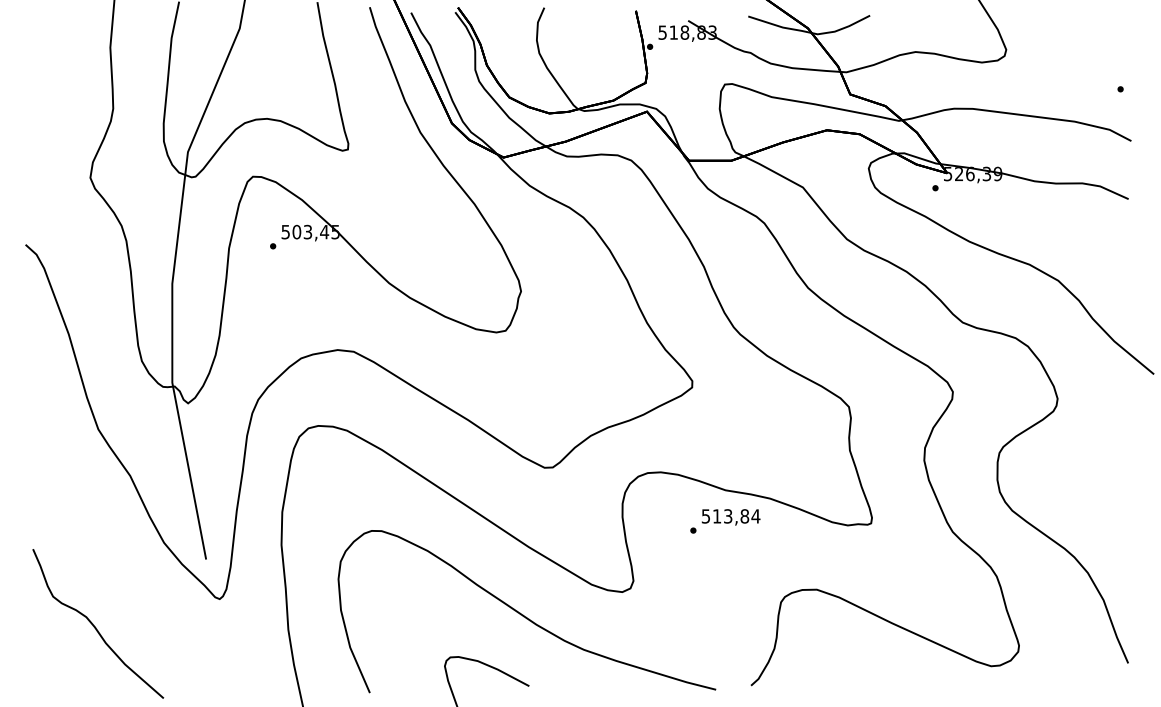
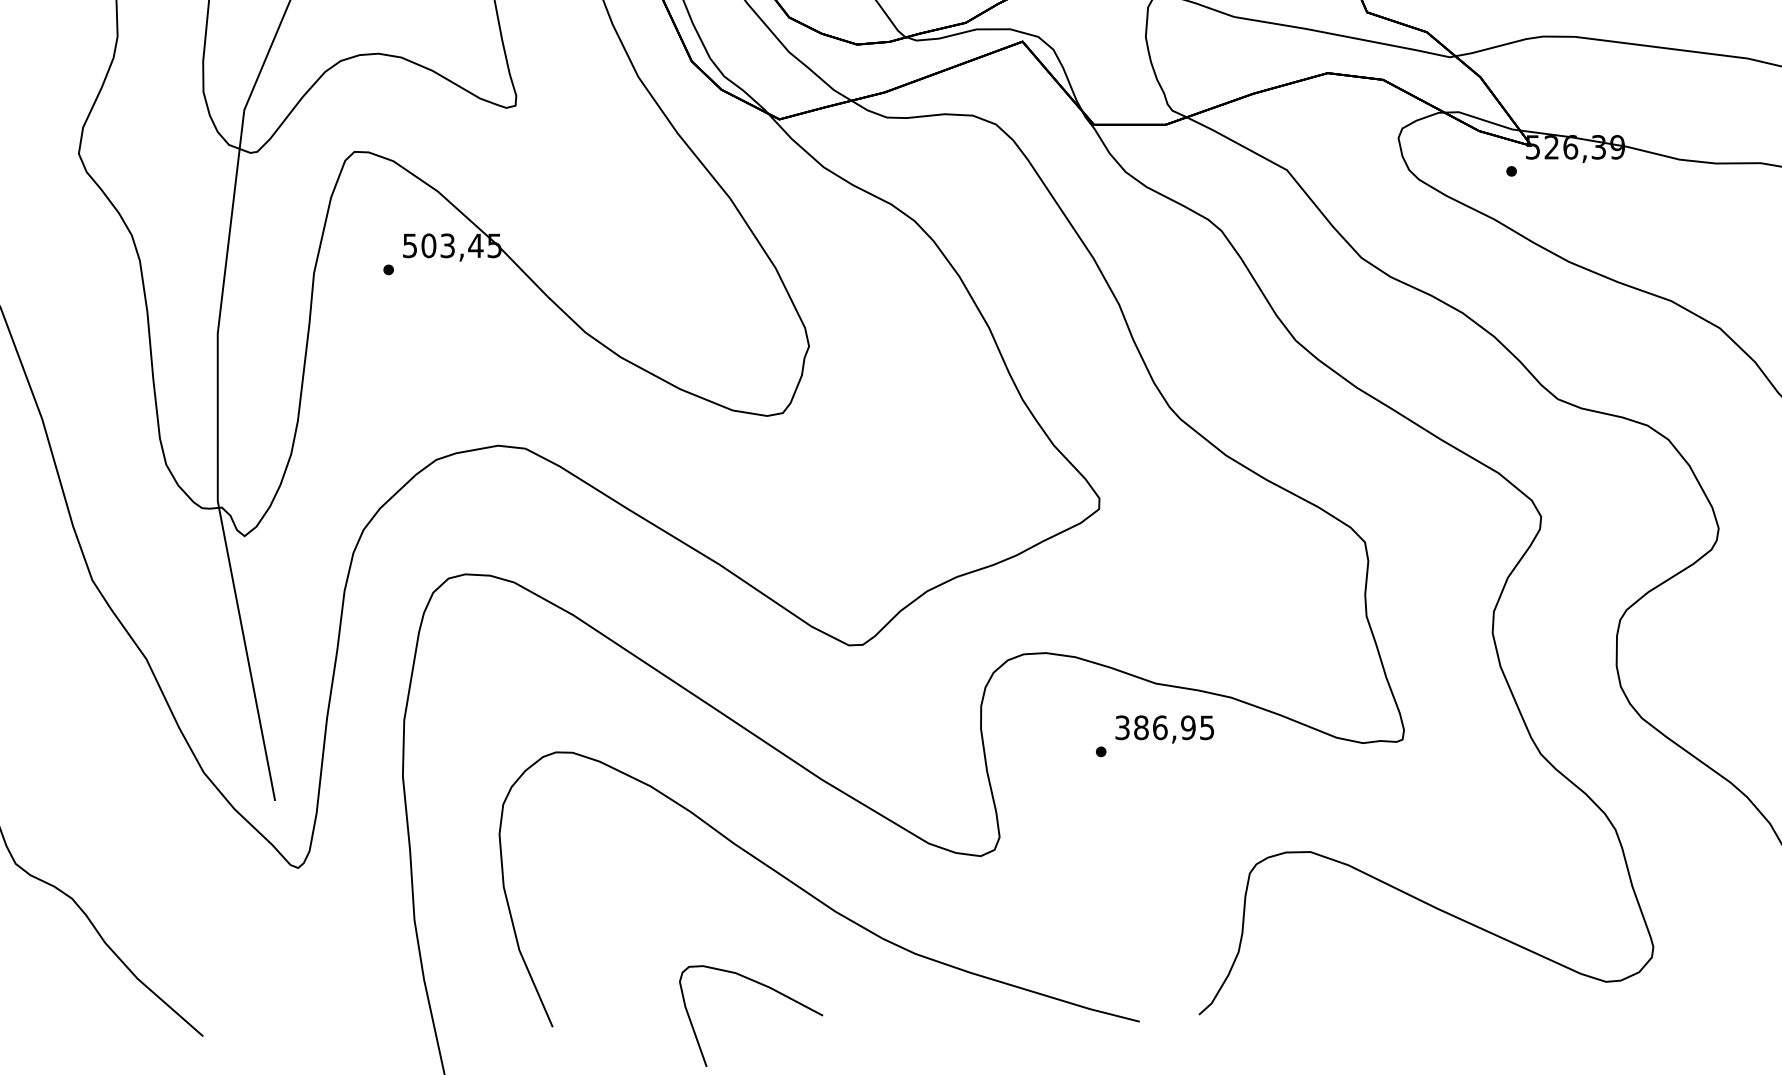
text: (731, 516) -> (1165, 727), 513,84 -> 386,95

